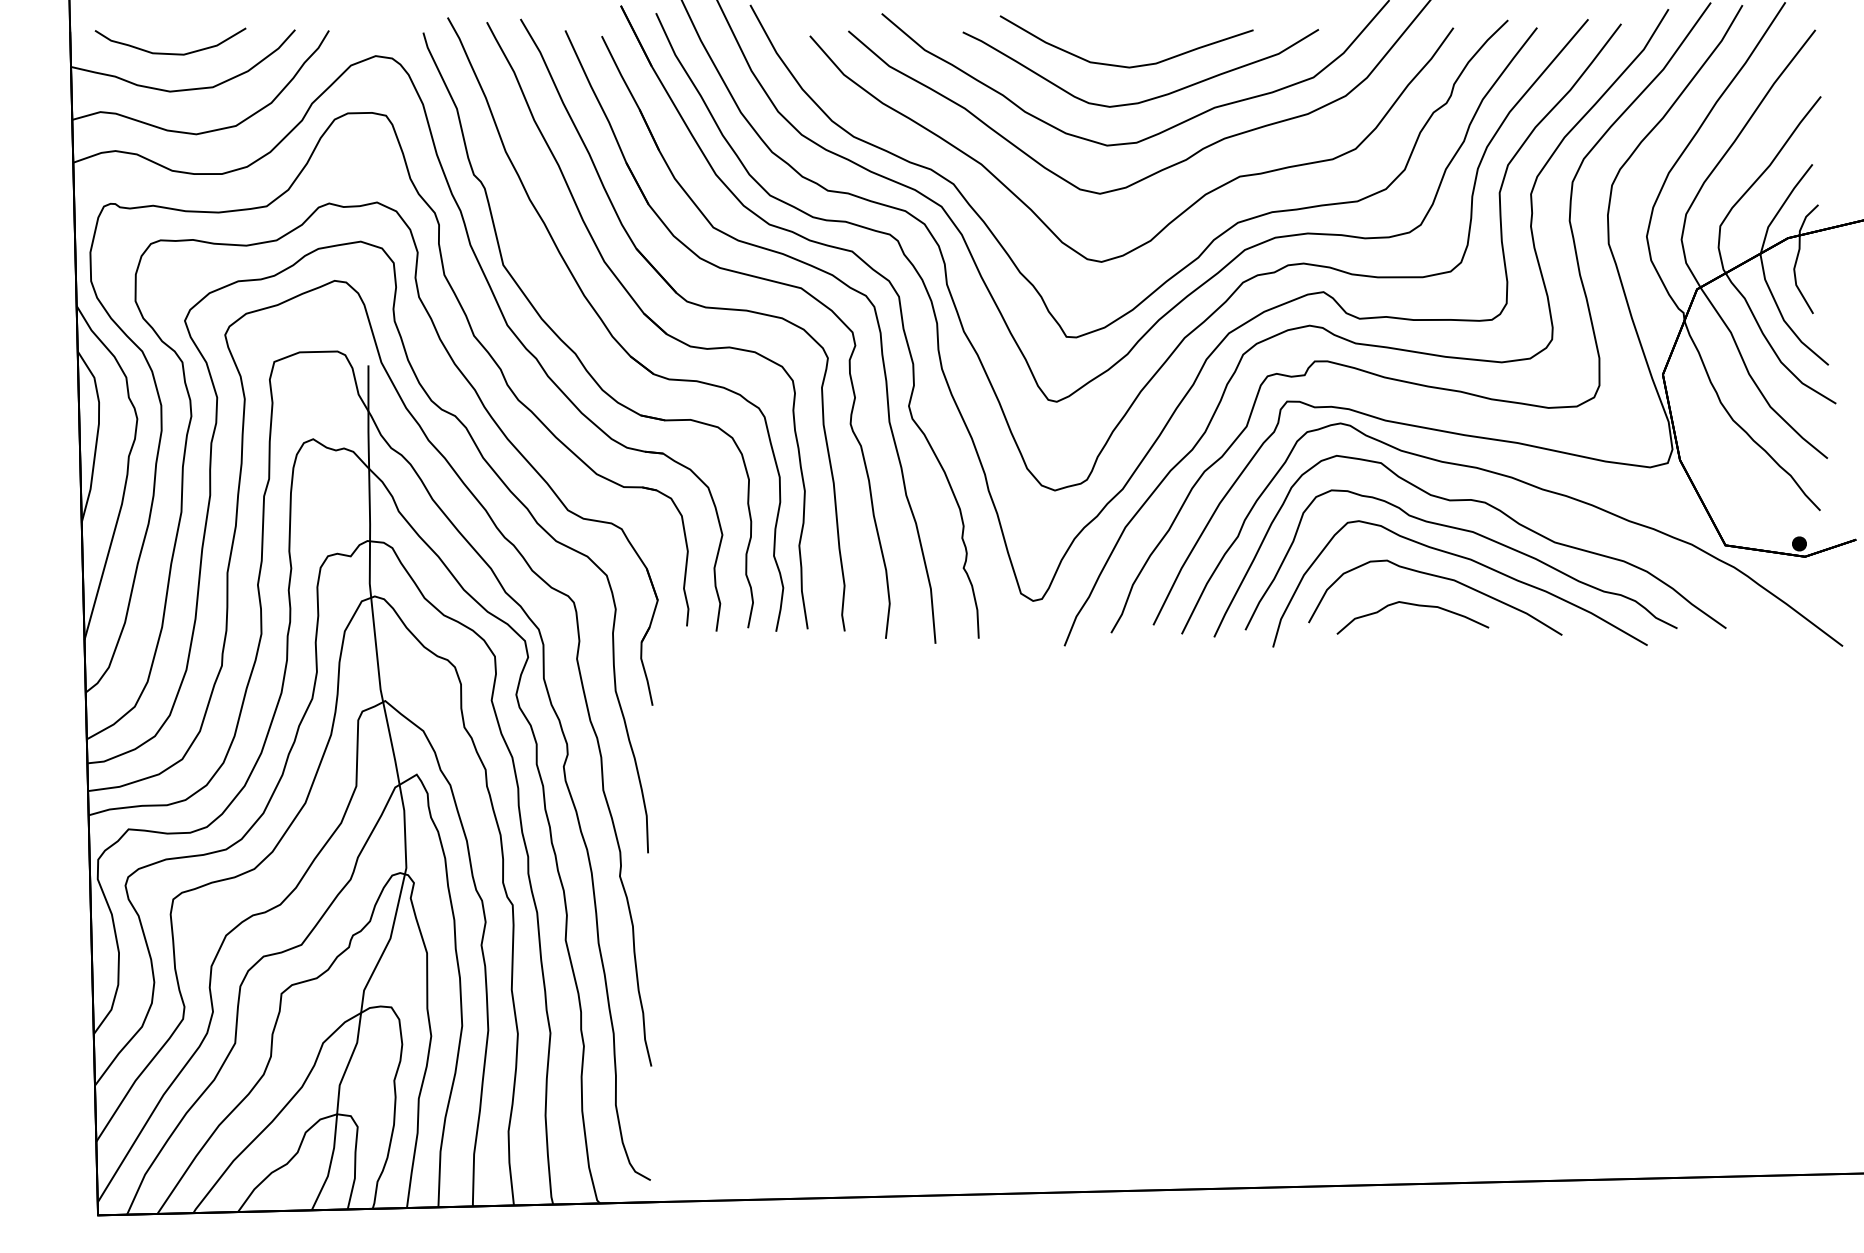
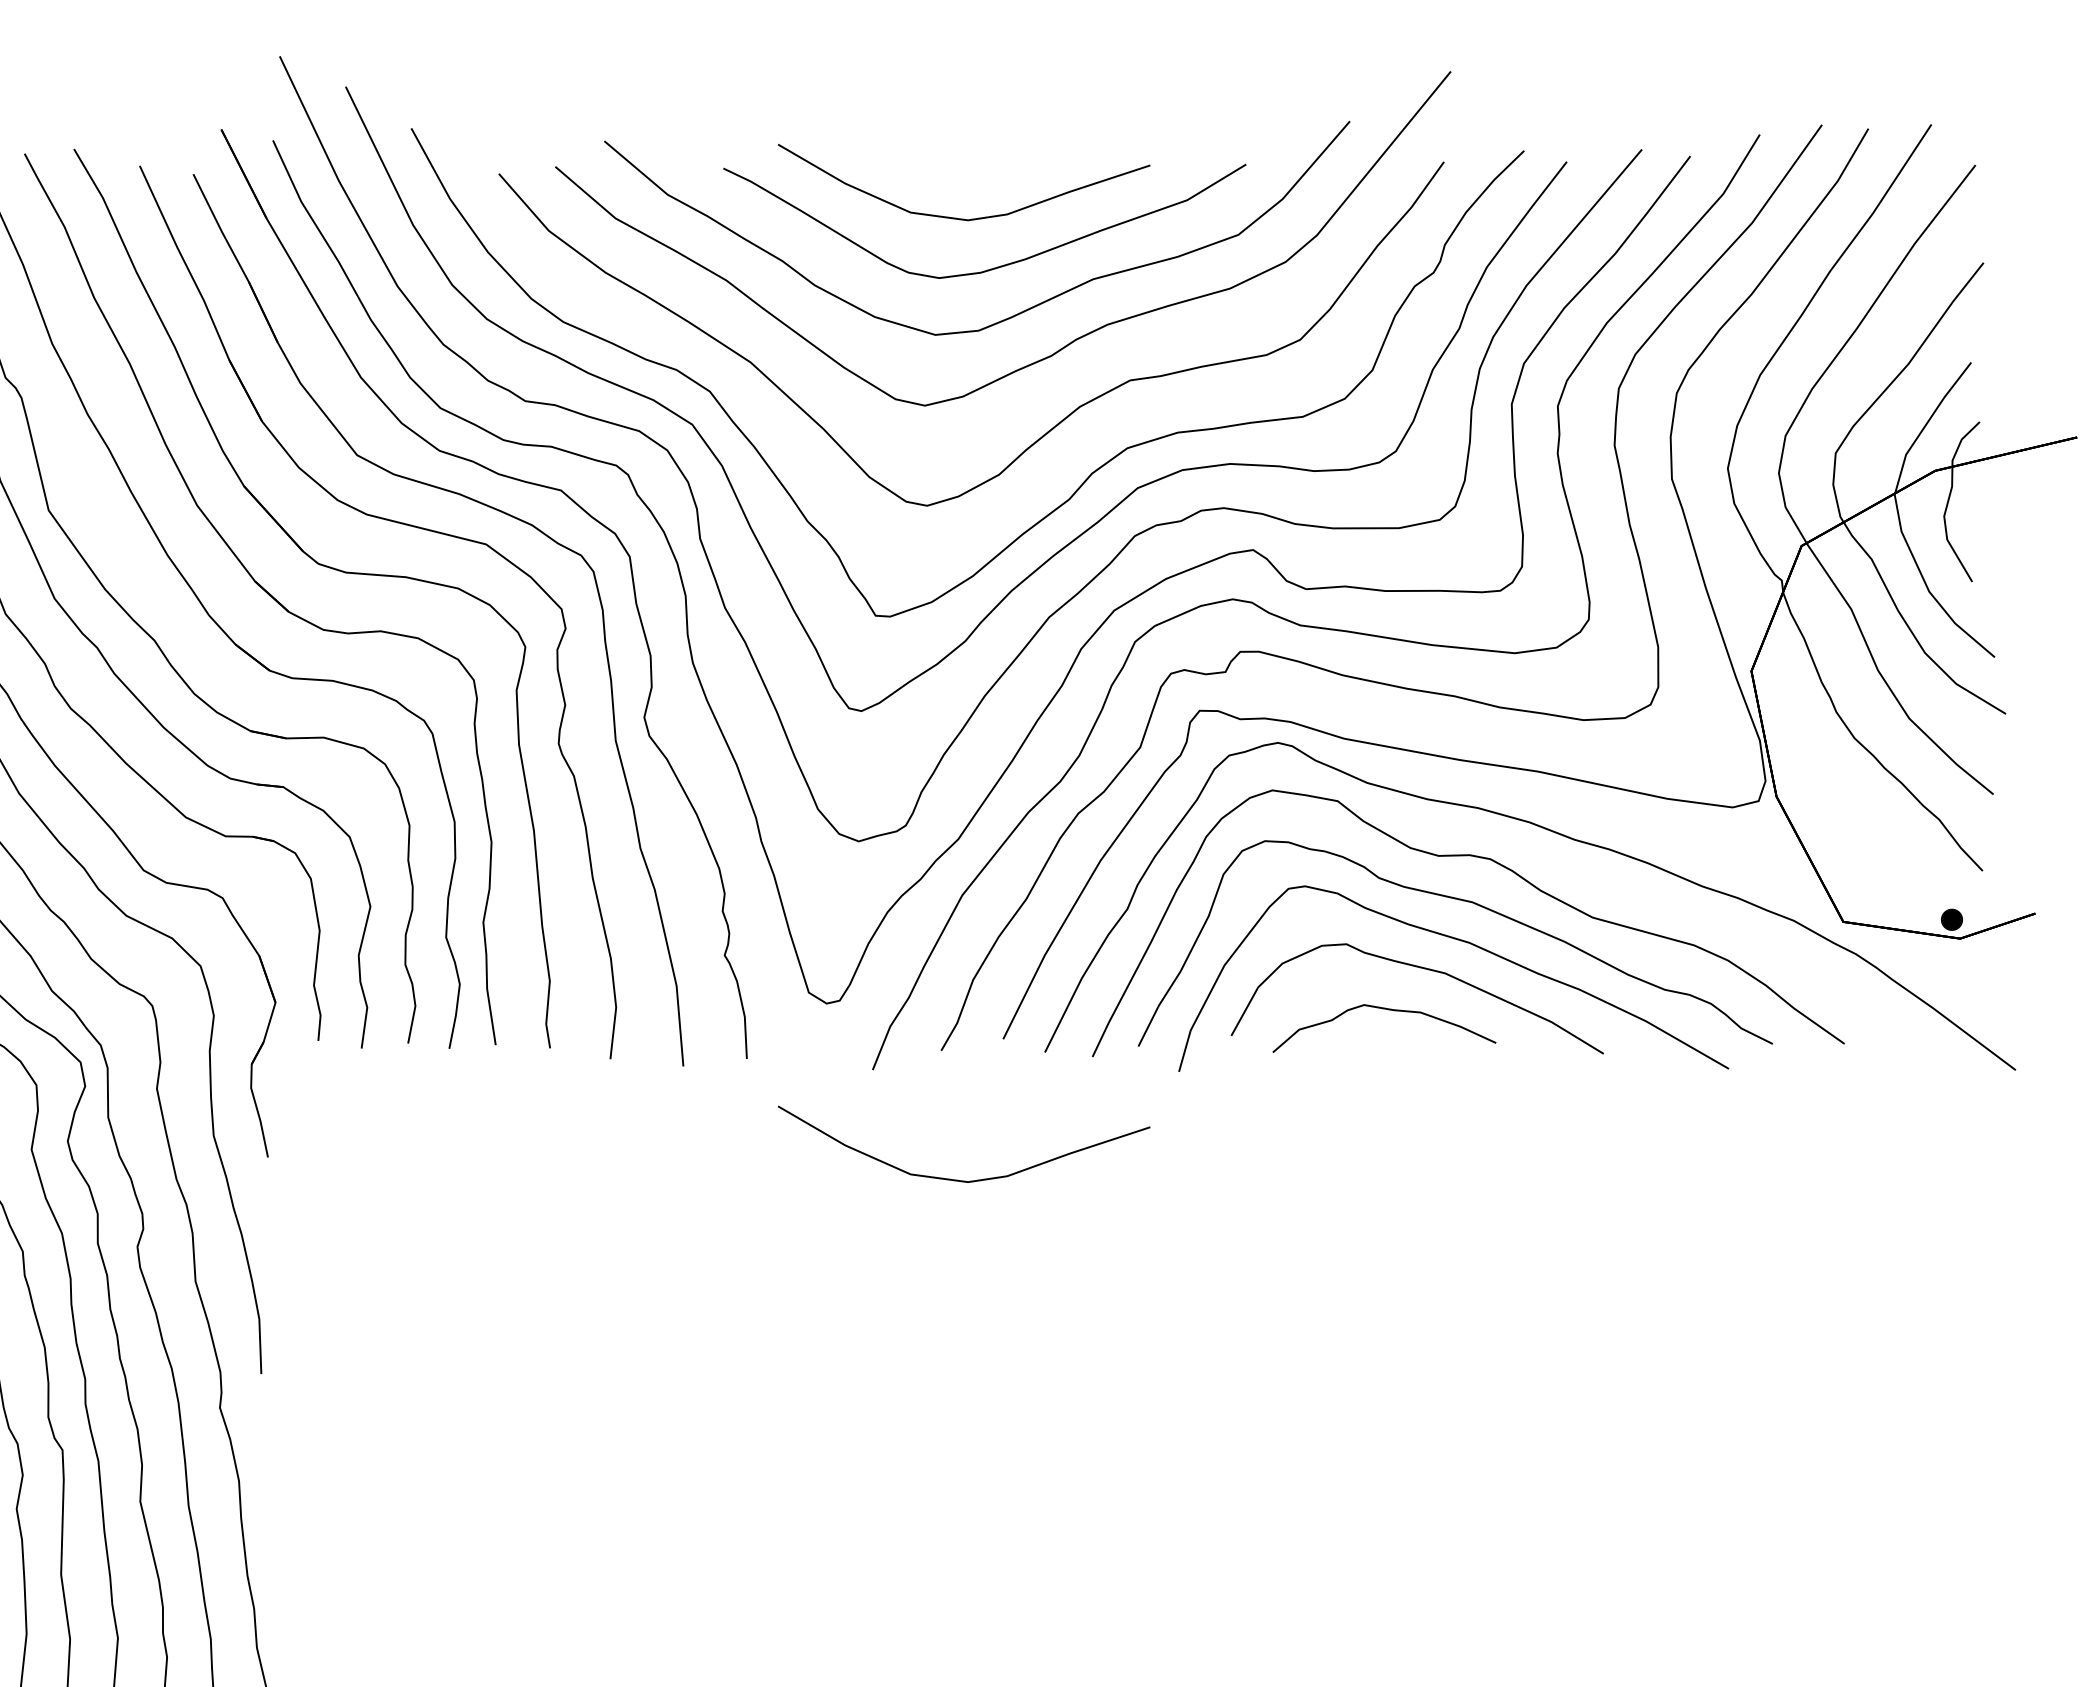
curve: (1123, 720) -> (959, 1179), added

